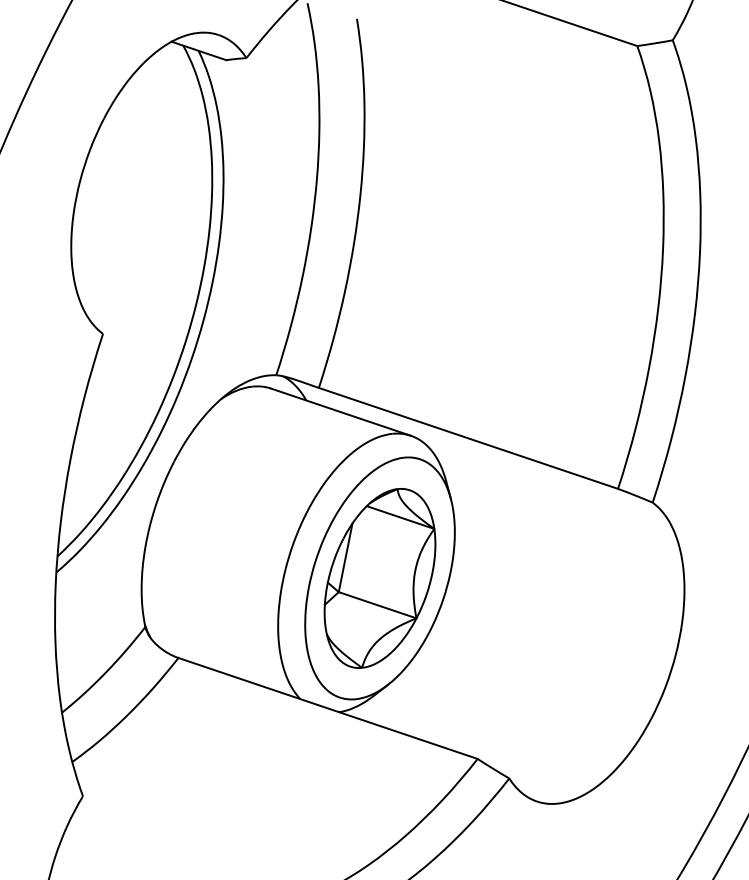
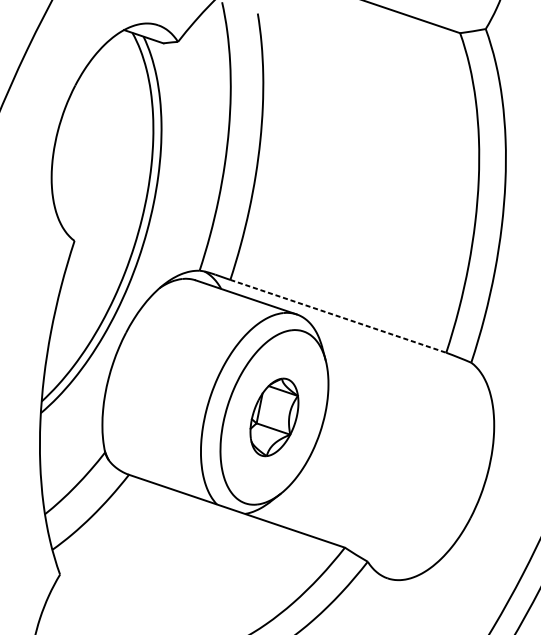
line: (468, 438) -> (338, 316), solid -> dashed
part: (379, 578) -> (274, 417), size x0.6

